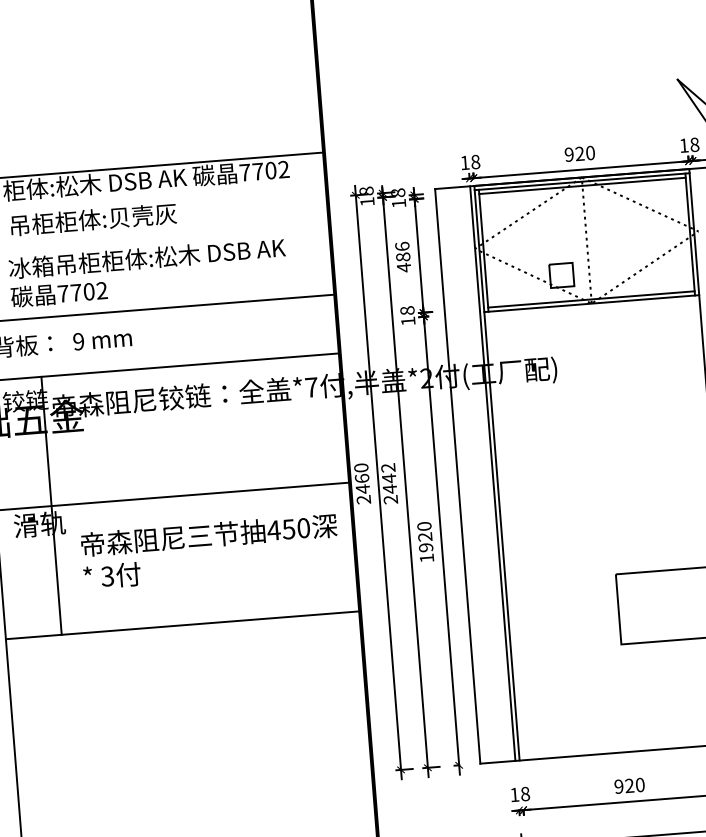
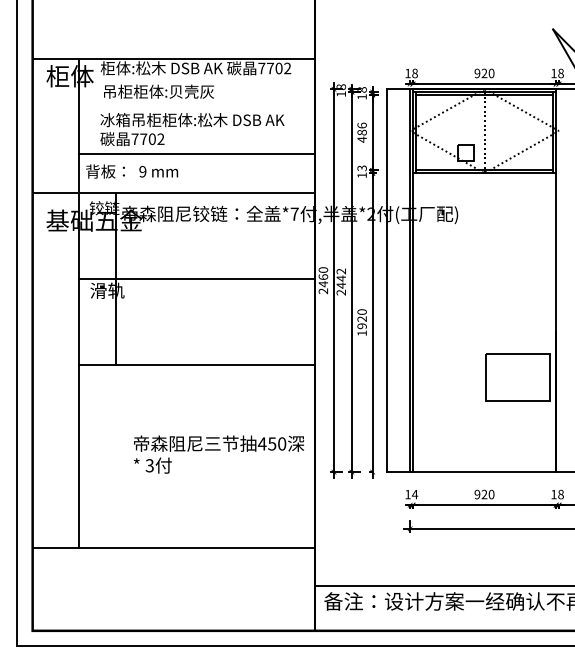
text: (406, 310) -> (361, 168), 18 -> 13
text: (210, 551) -> (219, 454), moved
text: (524, 794) -> (414, 494), 18 -> 14

